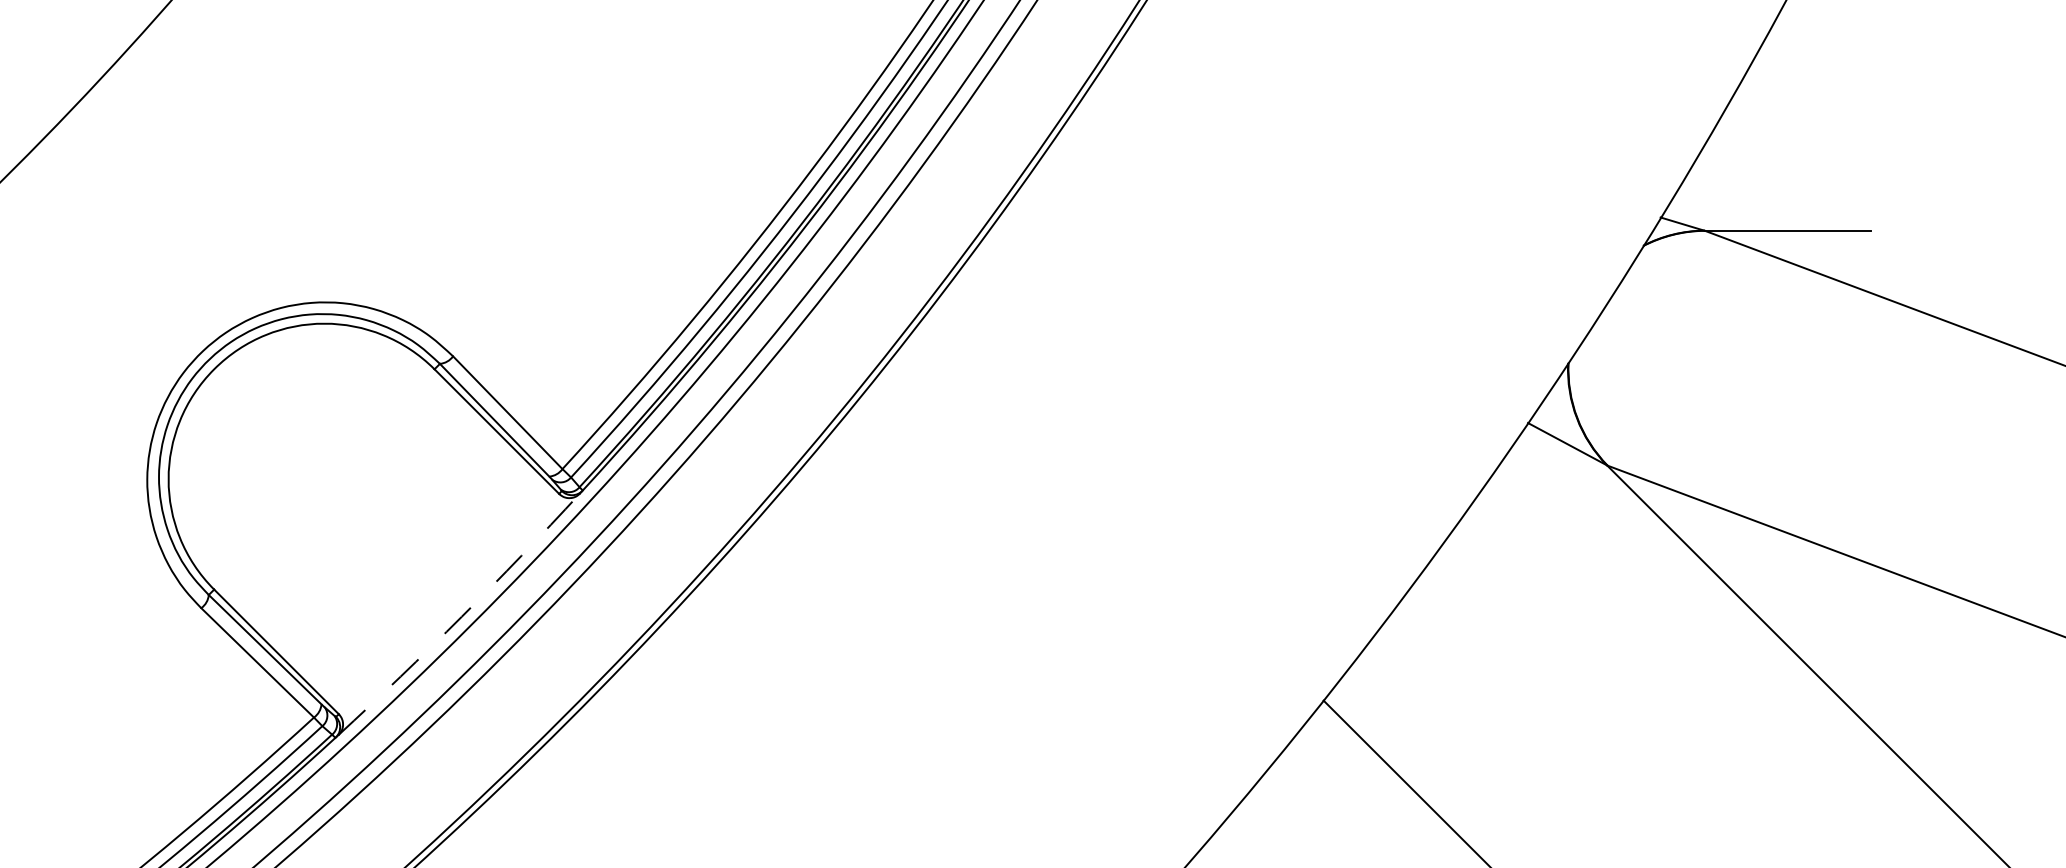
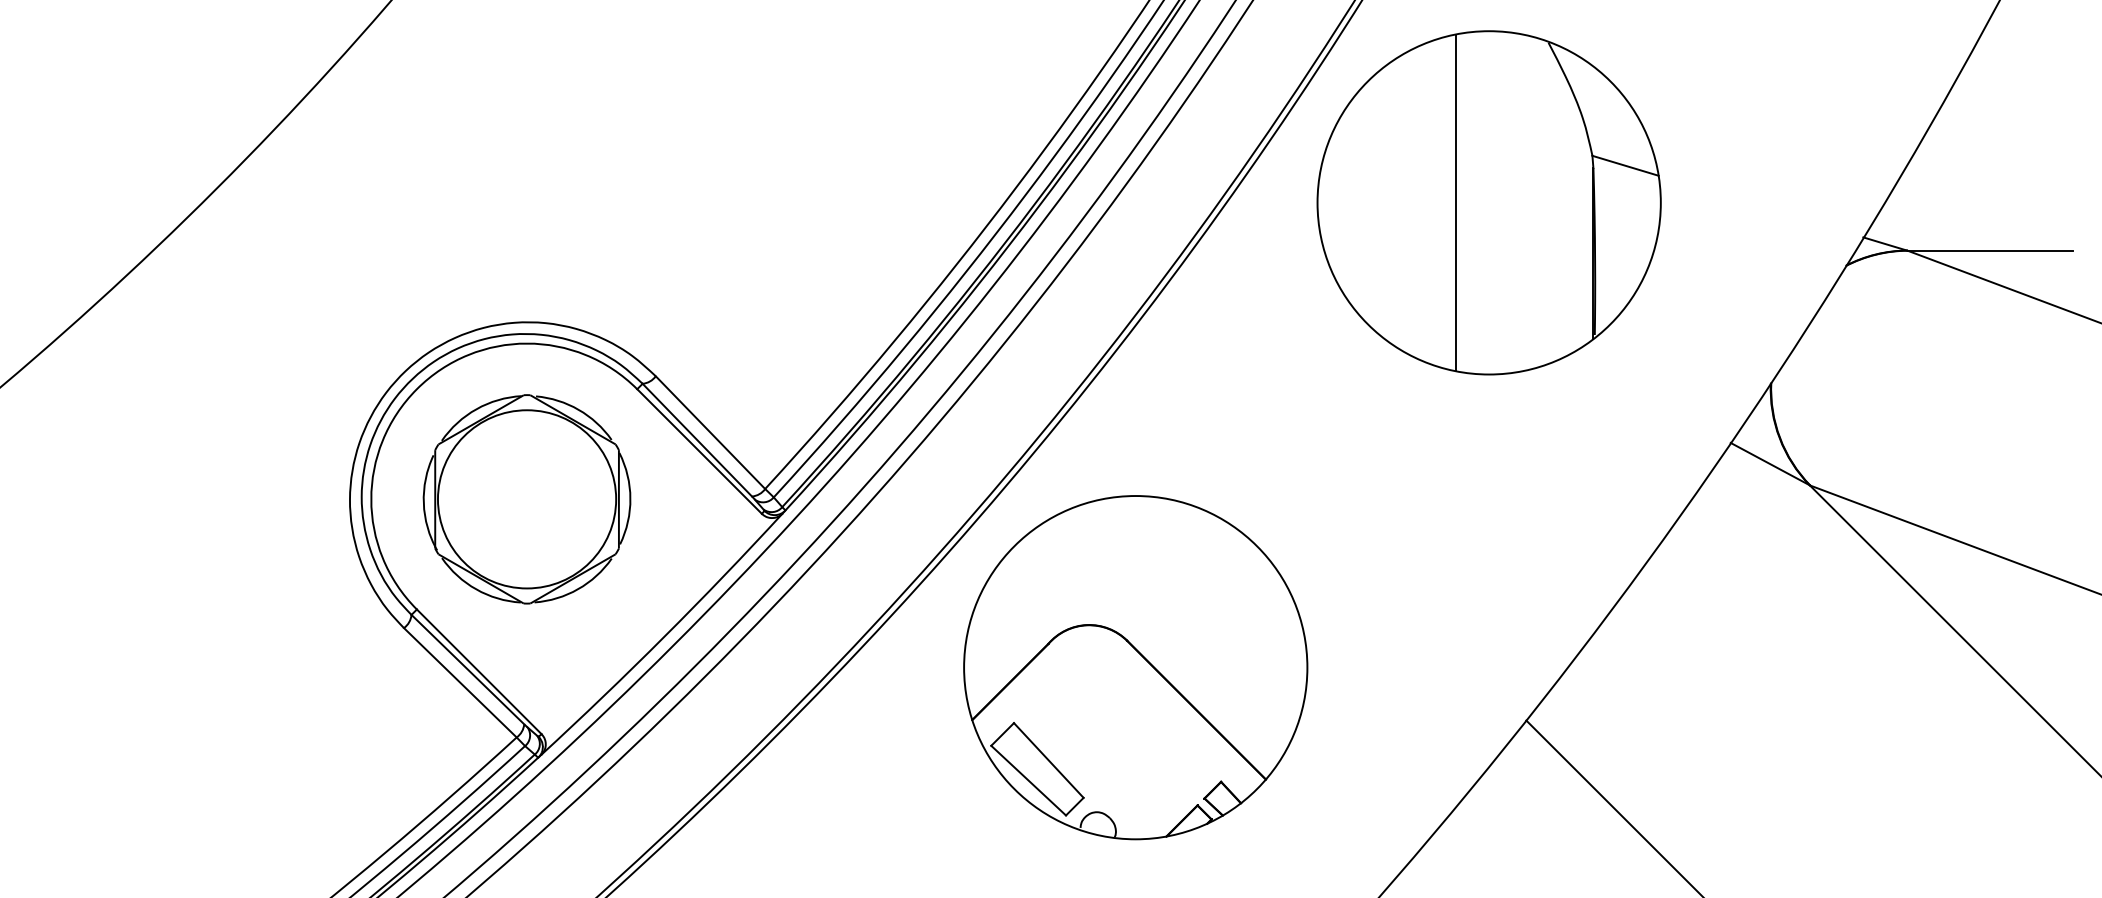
part: (1285, 182) -> (1488, 202), added
part: (323, 479) -> (526, 499), added
arc: (461, 616) -> (664, 636), dashed -> solid
part: (932, 647) -> (1135, 667), added

